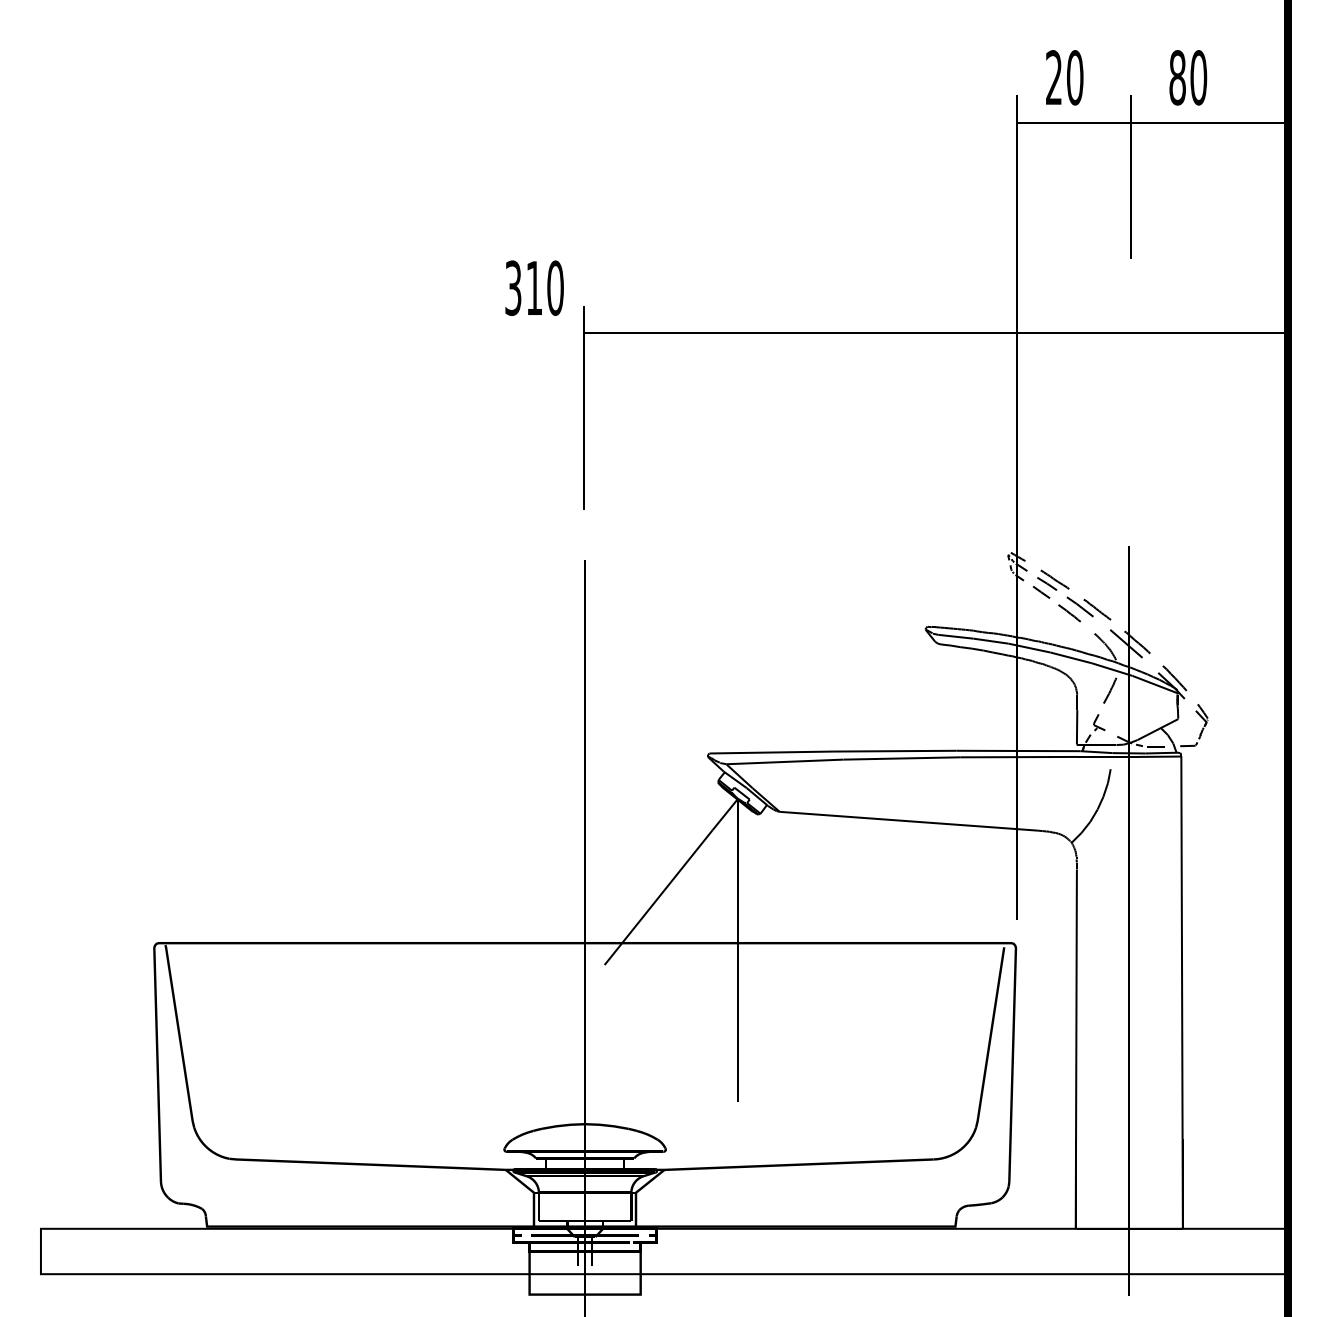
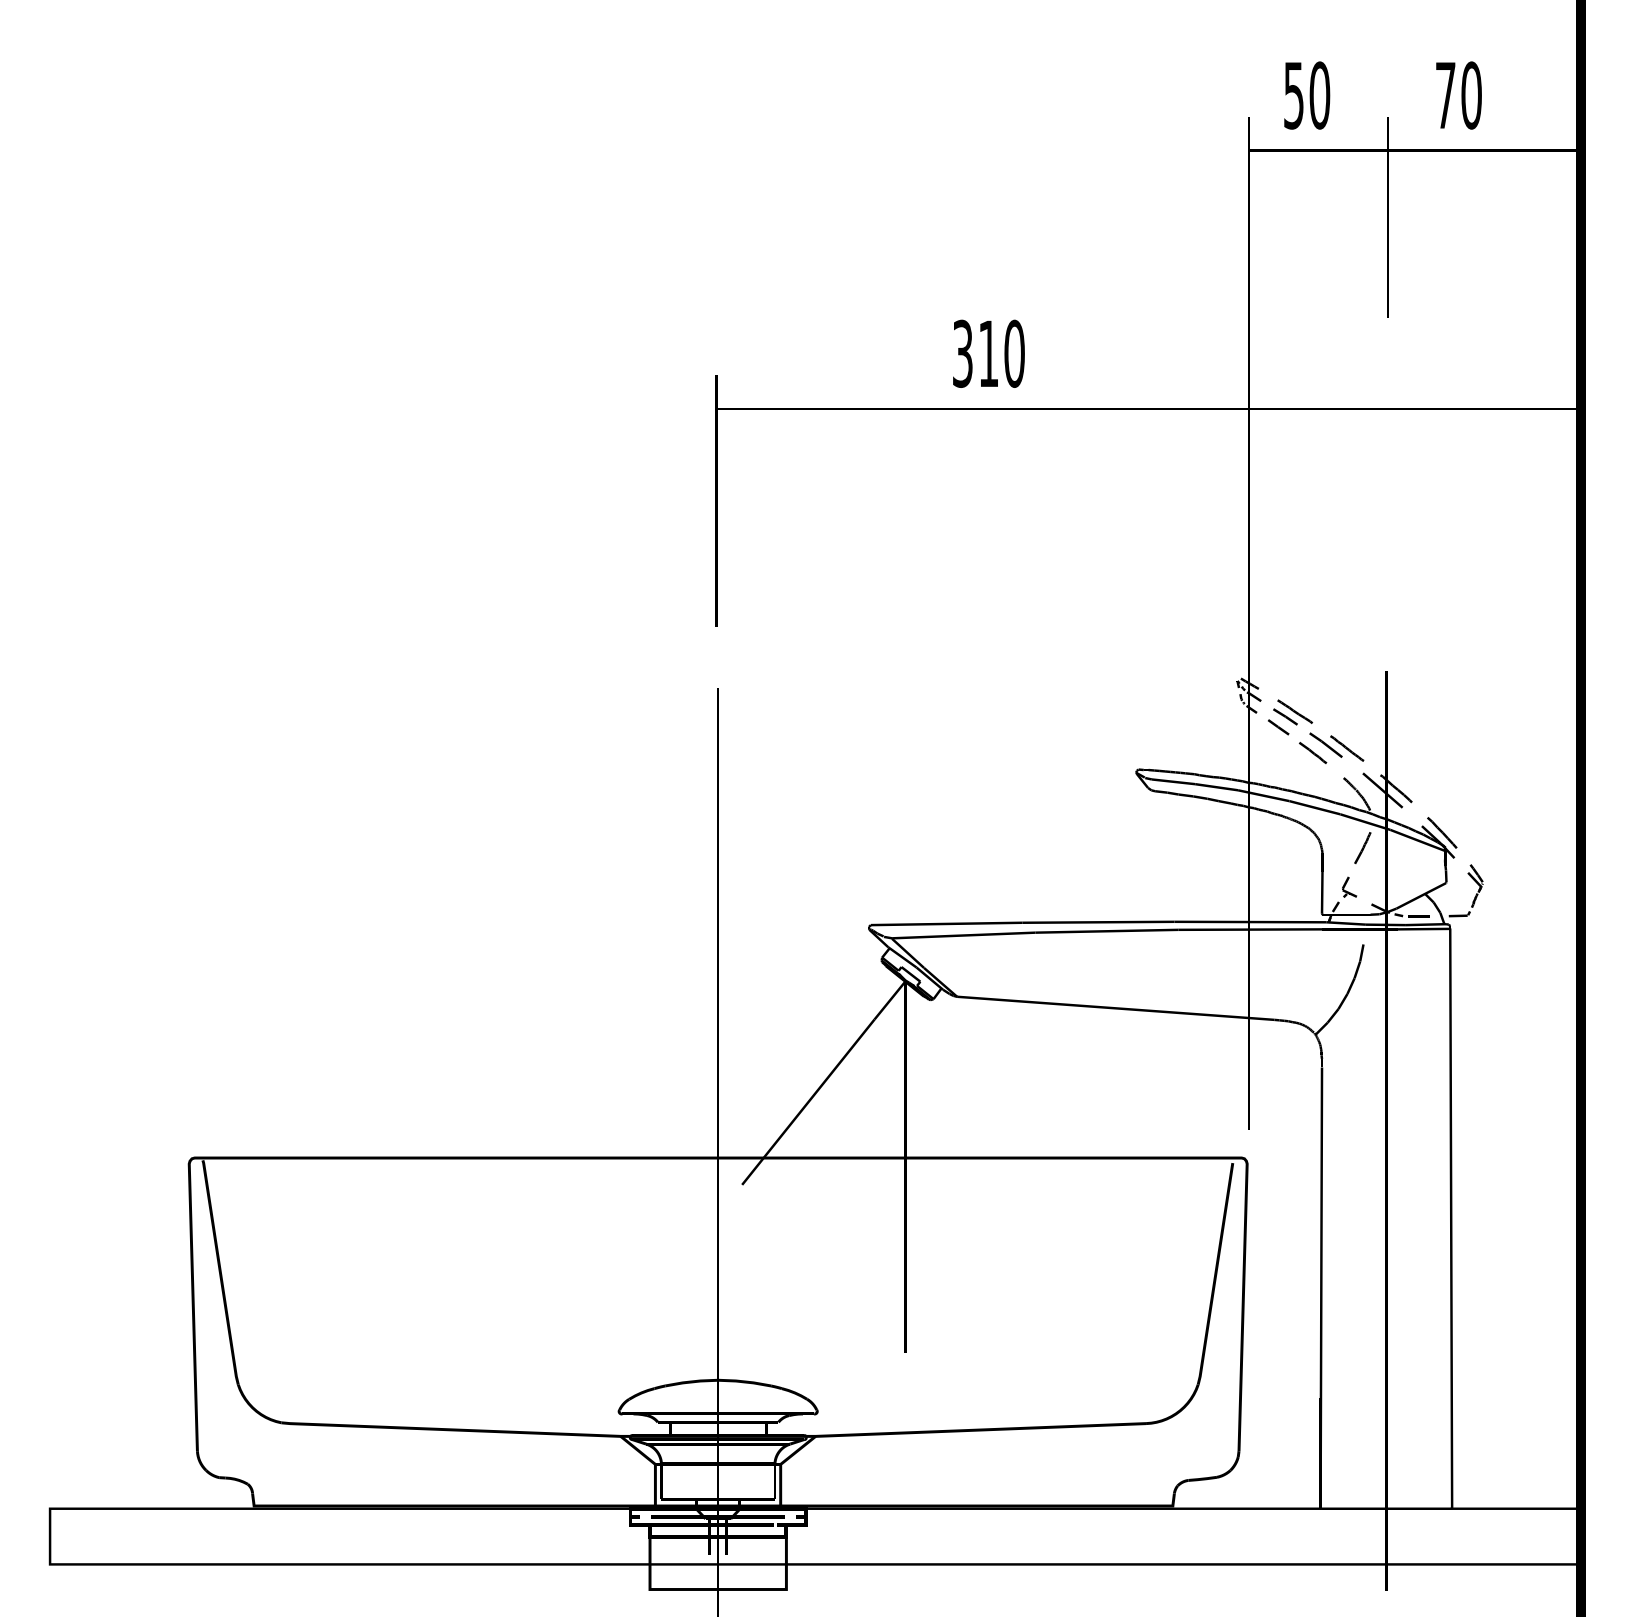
text: (1053, 77) -> (1293, 95), 20 -> 50
text: (1177, 77) -> (1445, 95), 80 -> 70
text: (534, 287) -> (988, 352), moved

